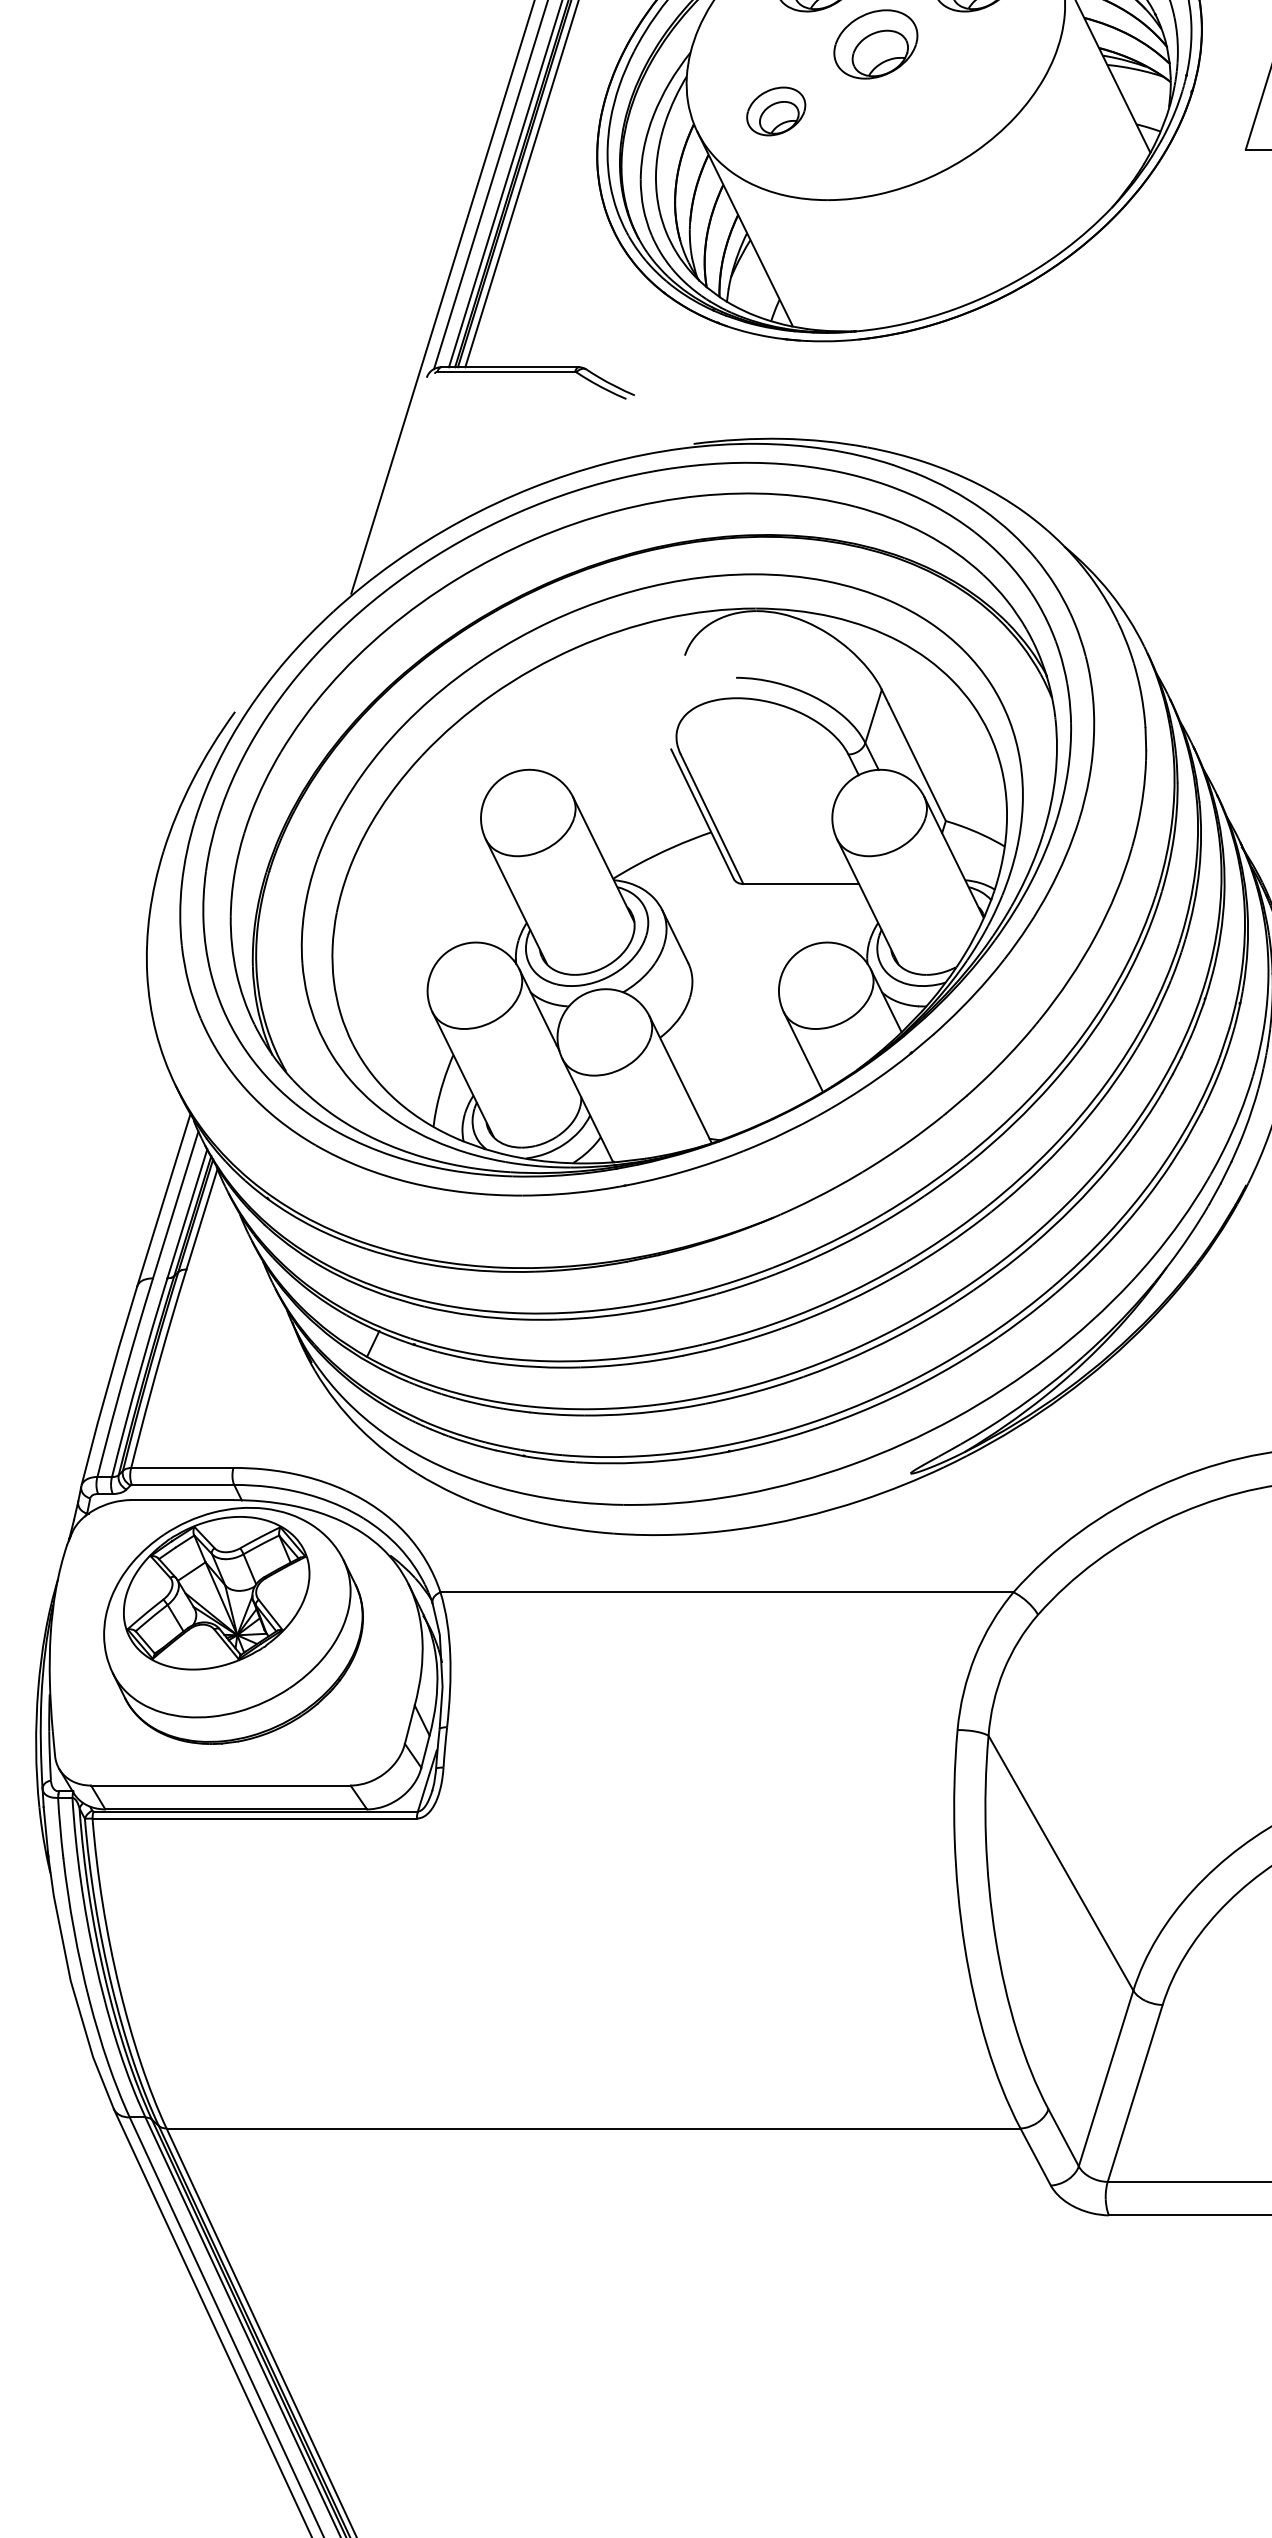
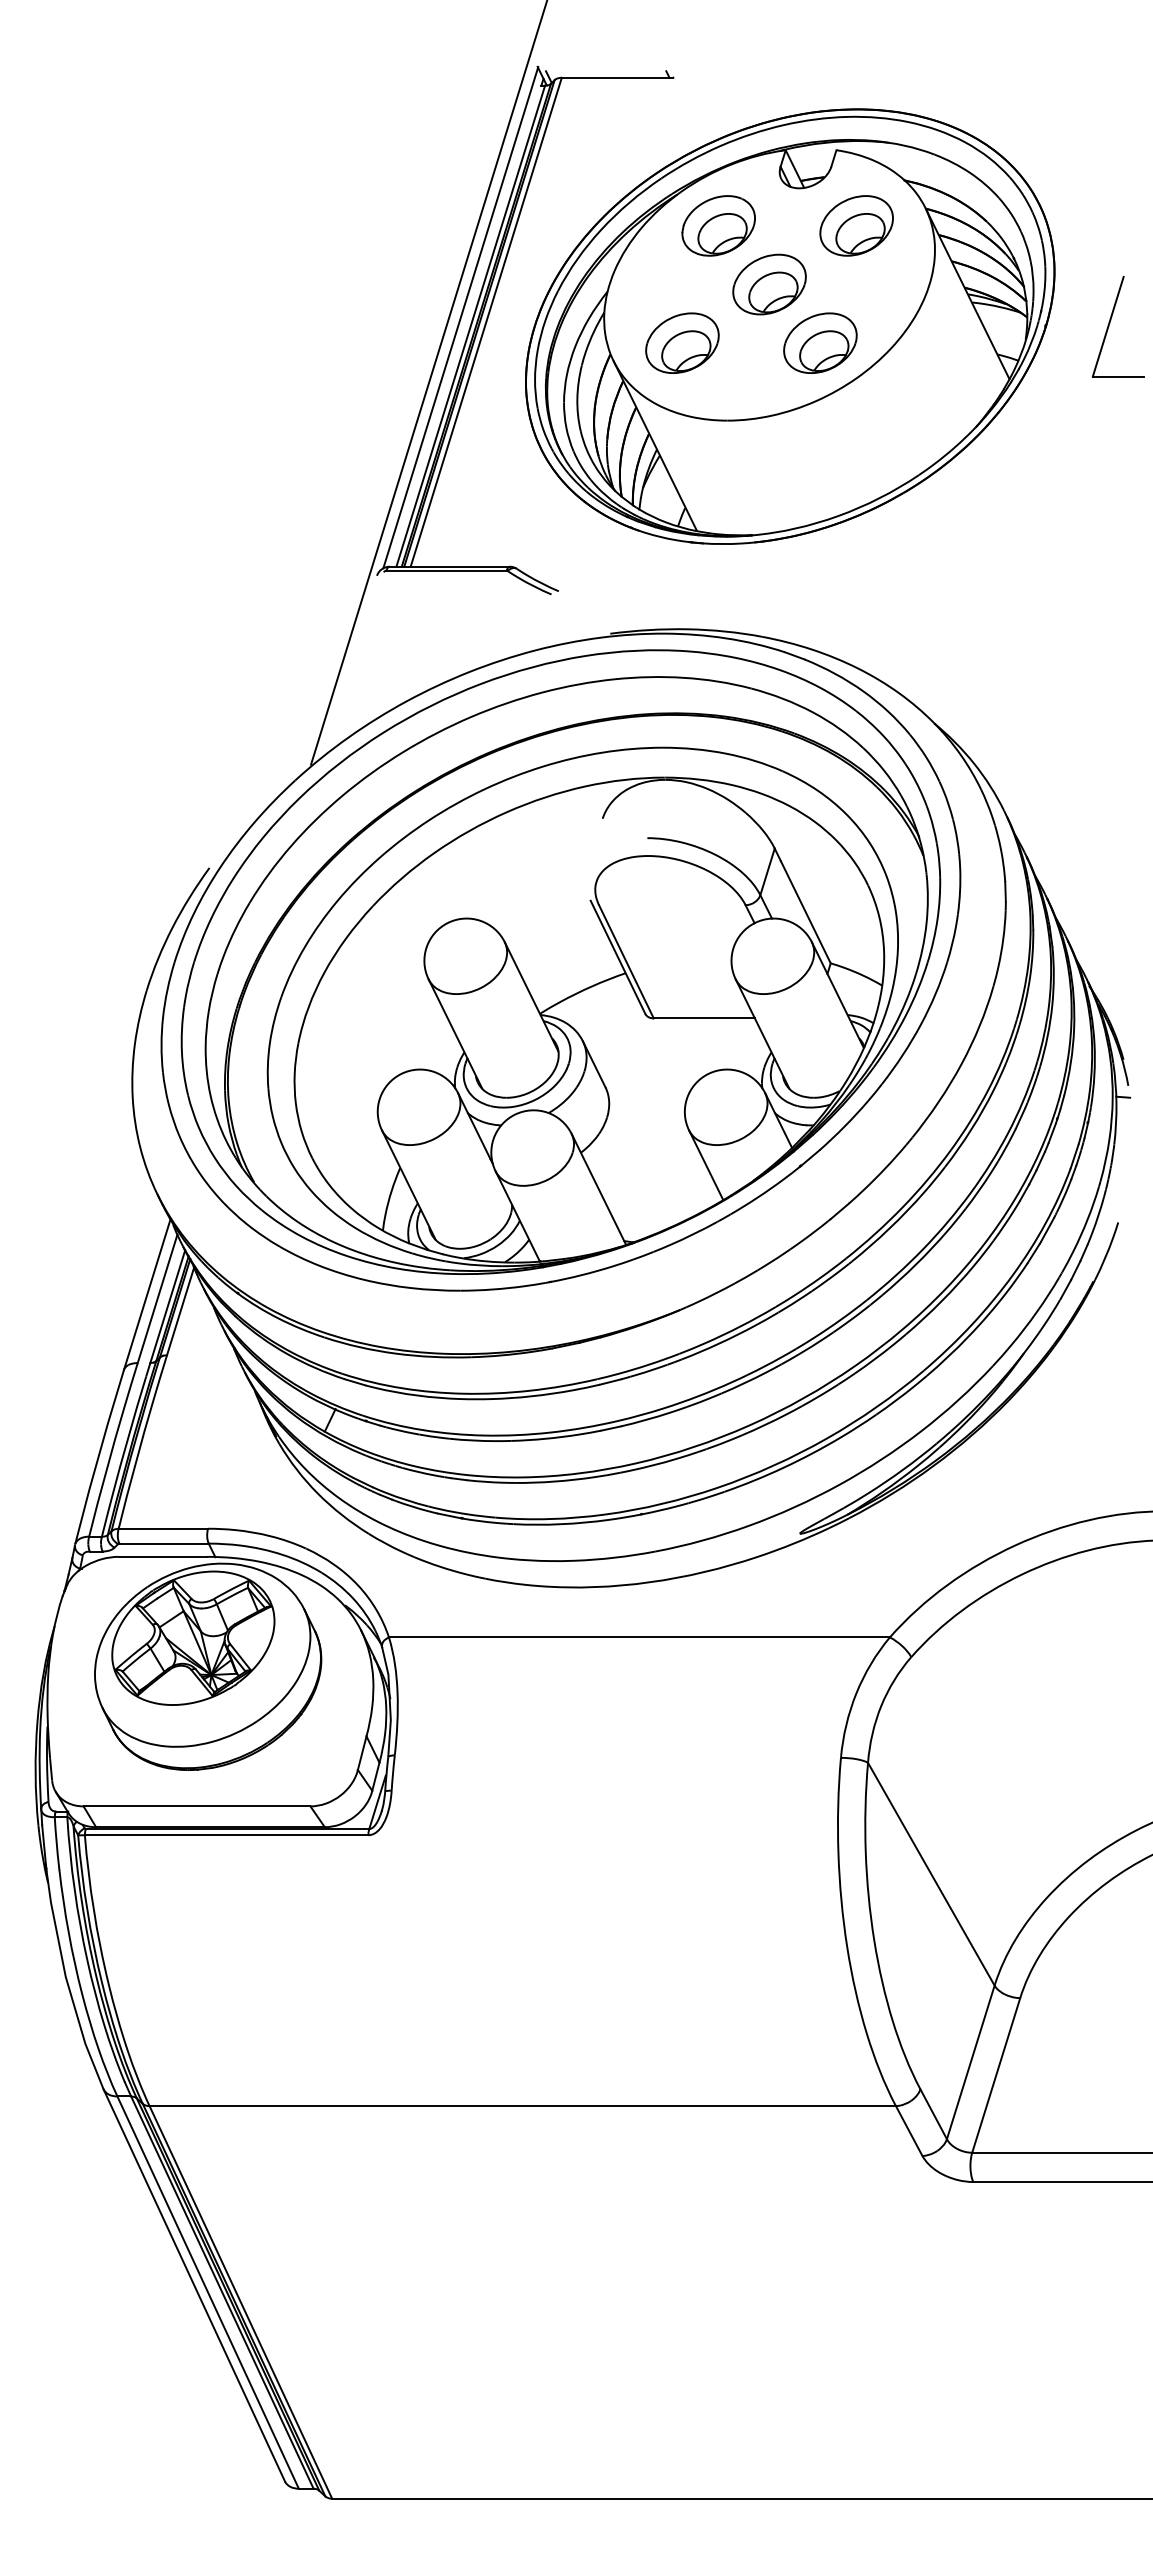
part: (776, 110) -> (682, 342), size x1.43
part: (934, 110) -> (820, 342), added

